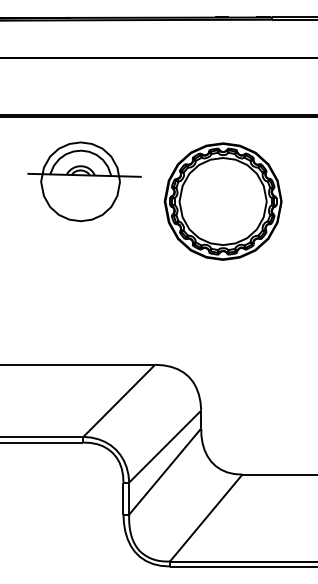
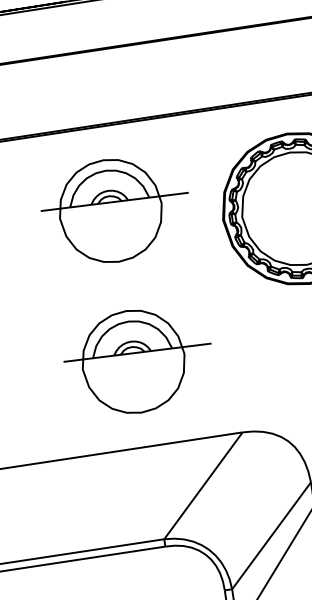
part: (84, 298) -> (138, 360), added

